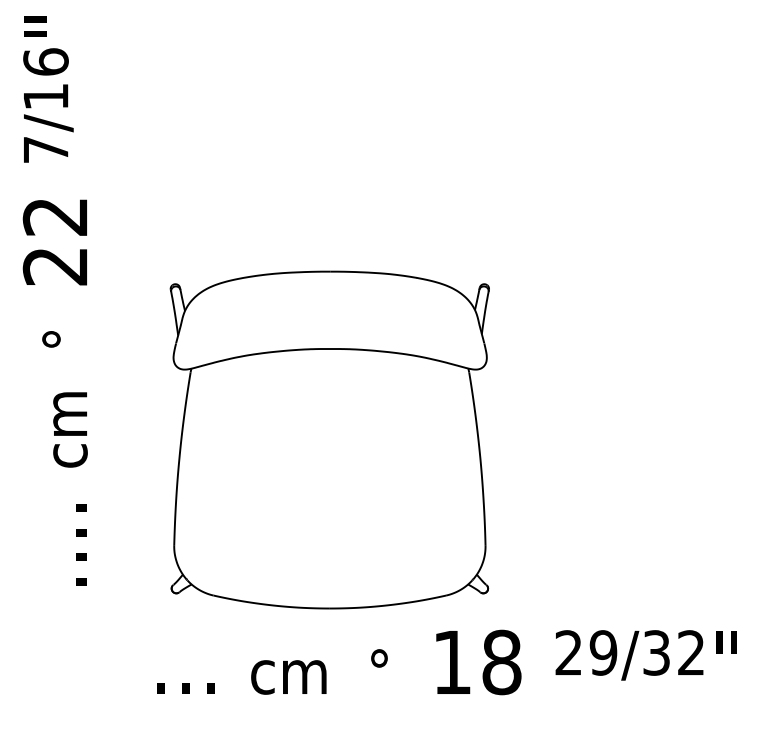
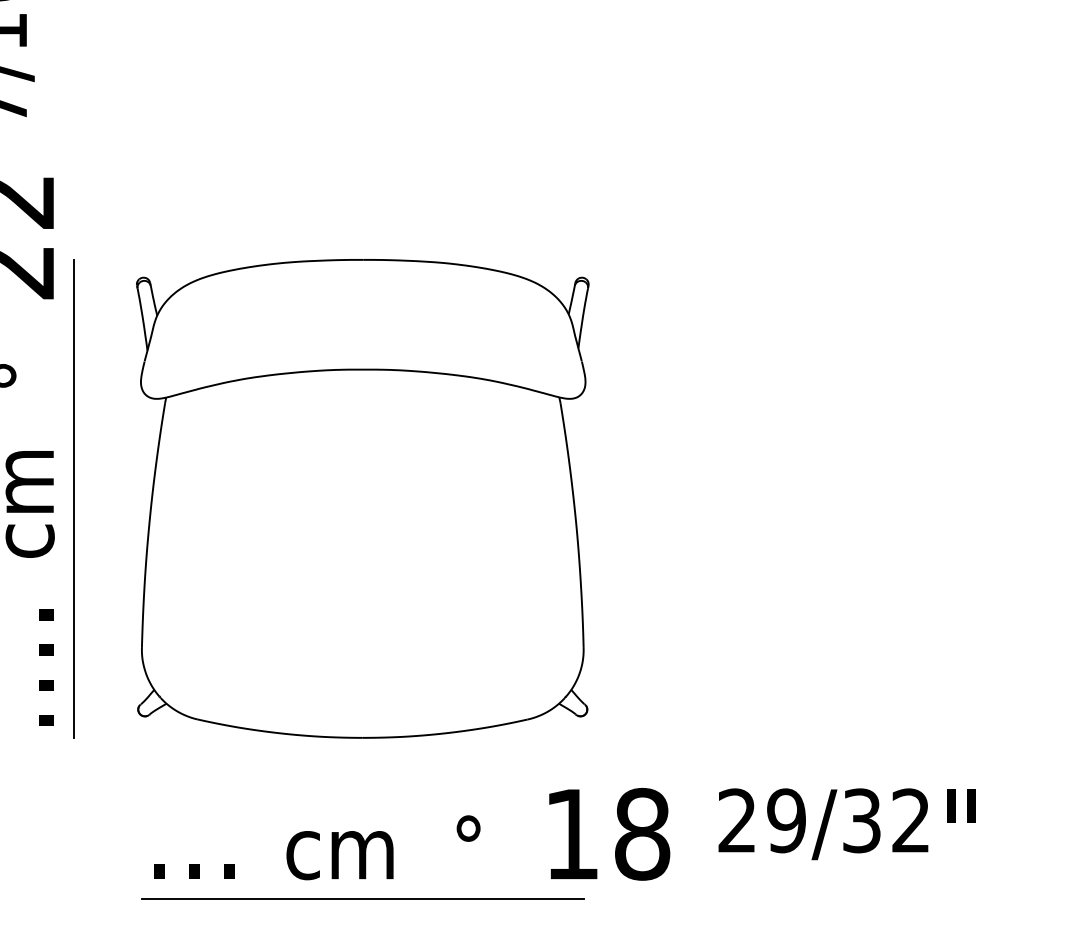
line: (100, 426) -> (72, 499), added
part: (329, 439) -> (362, 498), moved
line: (304, 708) -> (362, 899), added

